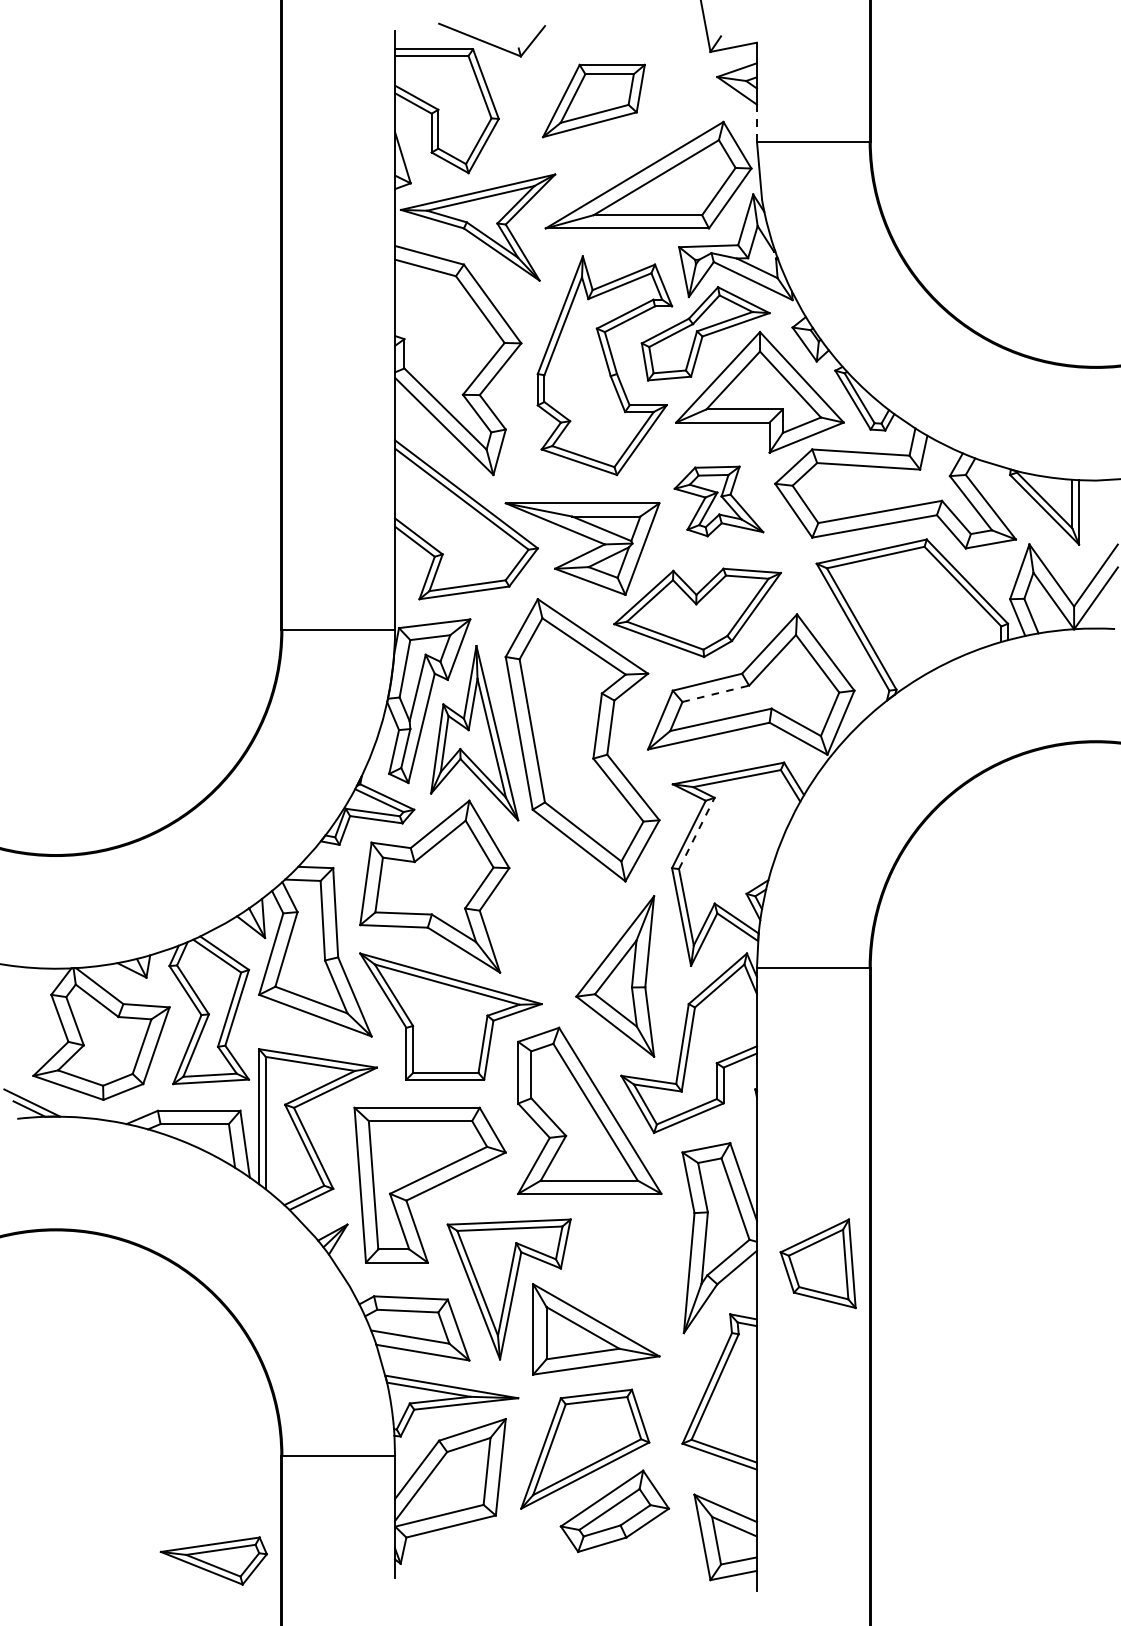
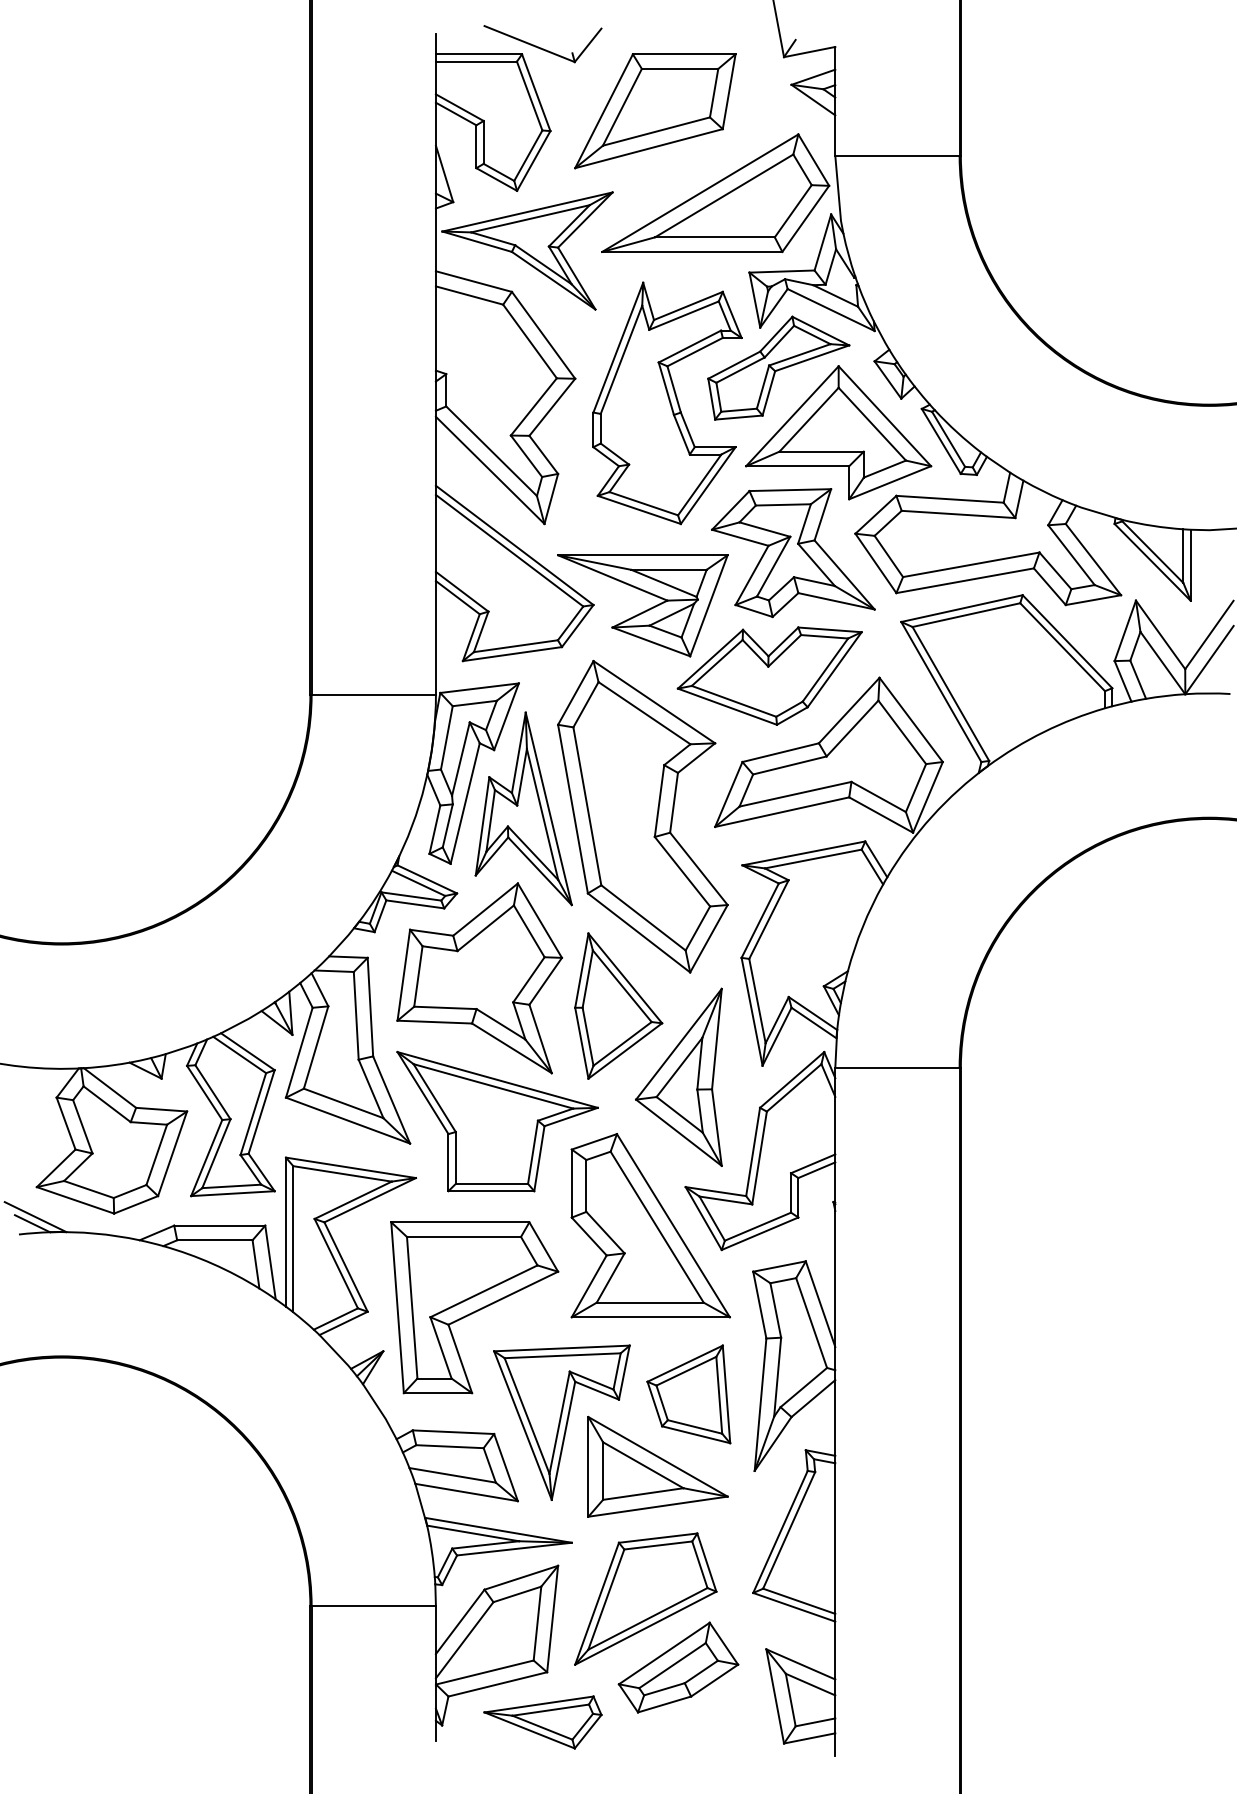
part: (594, 101) -> (655, 111), size x1.43
line: (757, 122) -> (835, 135), dashed -> solid
part: (719, 501) -> (793, 553), size x1.67
line: (715, 693) -> (789, 765), dashed -> solid
line: (696, 833) -> (768, 919), dashed -> solid
part: (560, 911) -> (618, 1005), added
part: (817, 1263) -> (688, 1394), moved
part: (213, 1561) -> (542, 1722), moved

